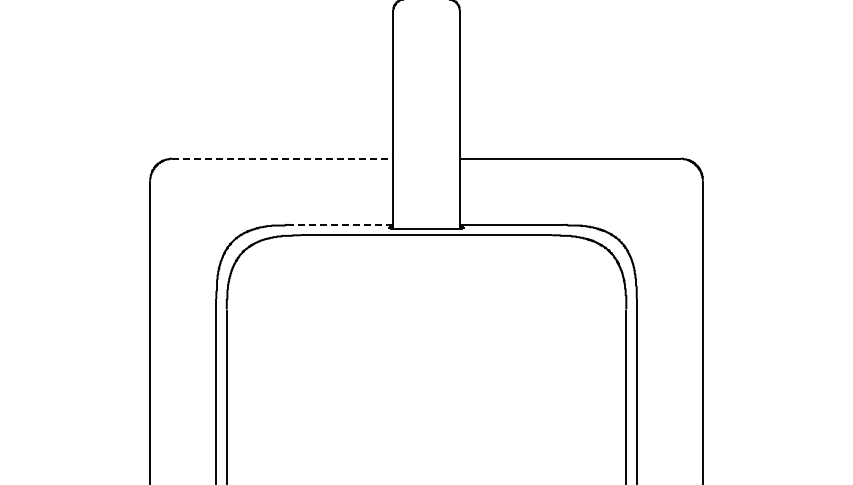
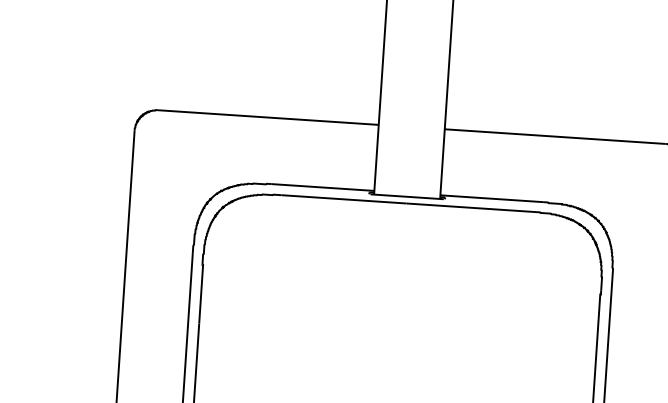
line: (282, 158) -> (268, 117), dashed -> solid
line: (341, 224) -> (322, 187), dashed -> solid

